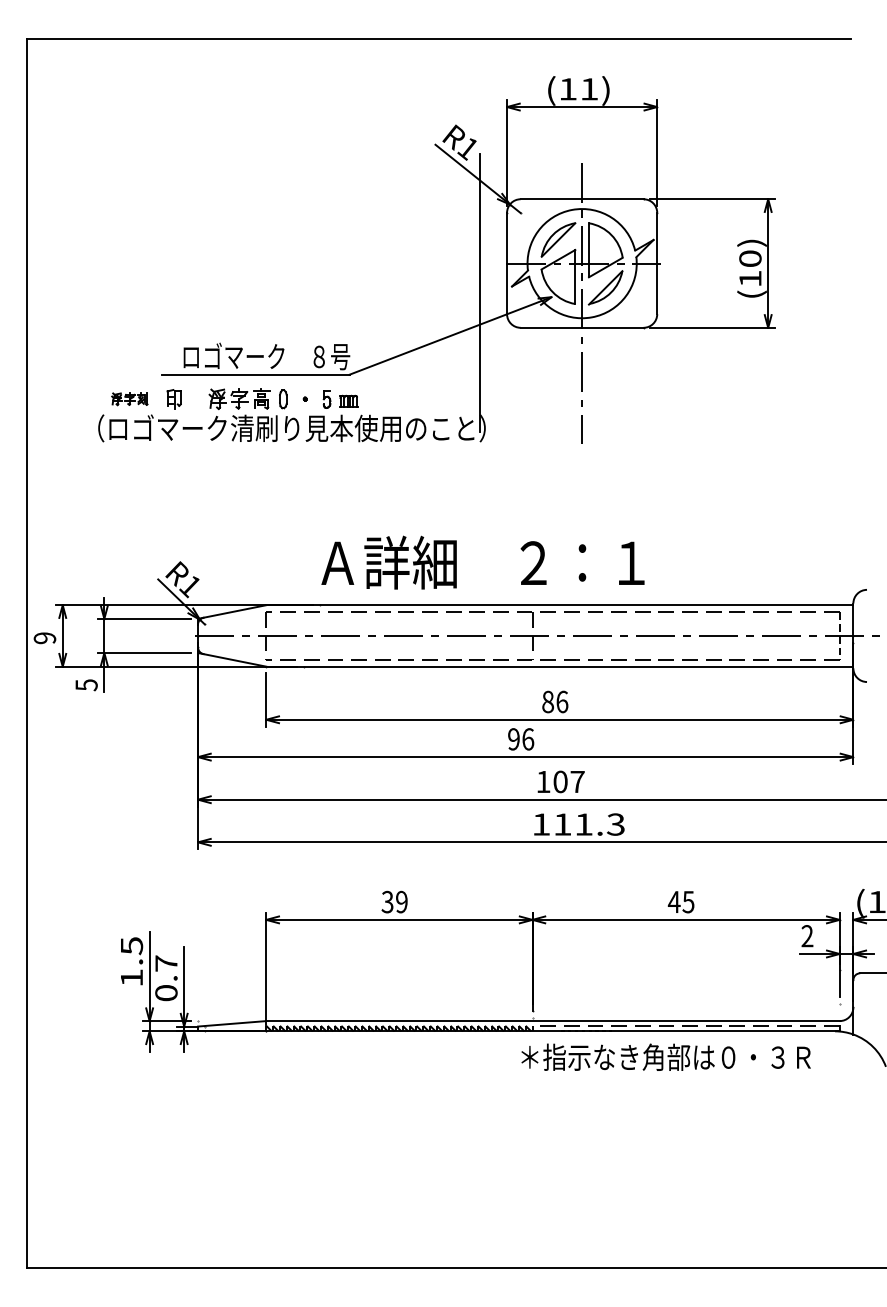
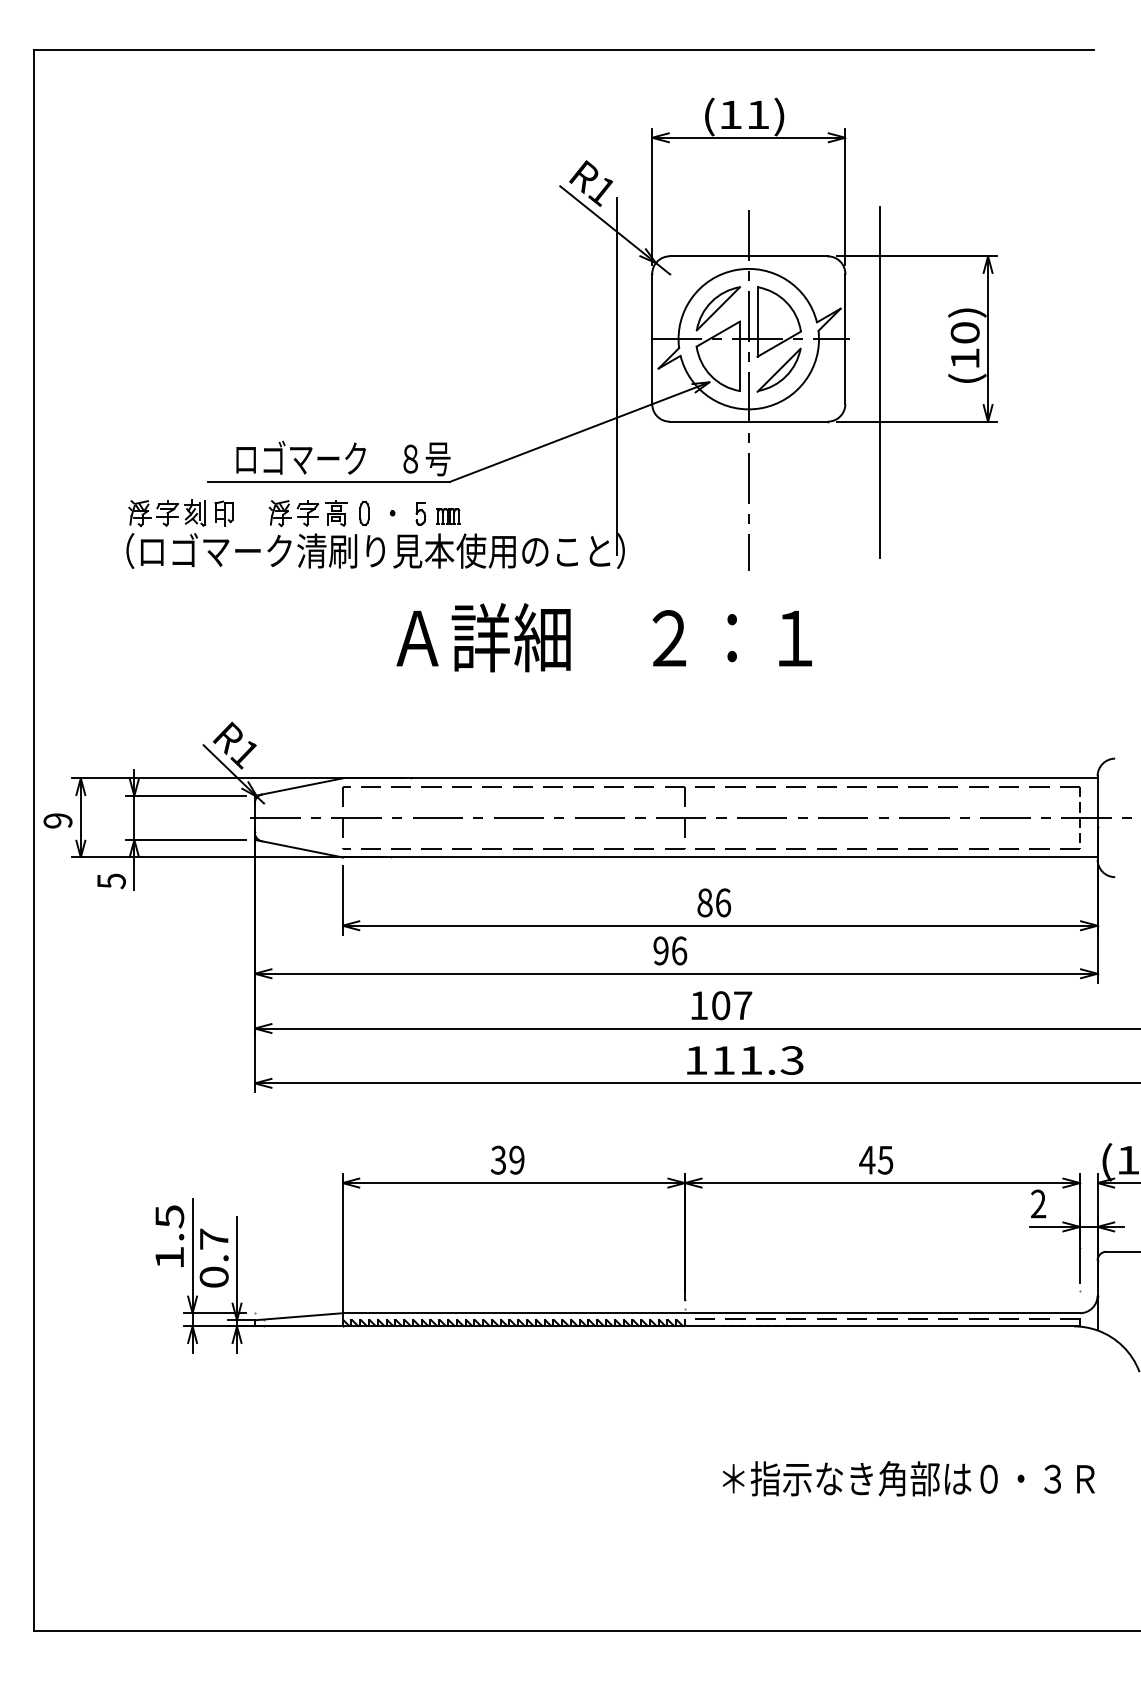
line: (684, 297) -> (880, 382), added
part: (129, 399) -> (166, 513), size x1.67
text: (482, 562) -> (603, 637), moved
text: (665, 1057) -> (908, 1478), moved

